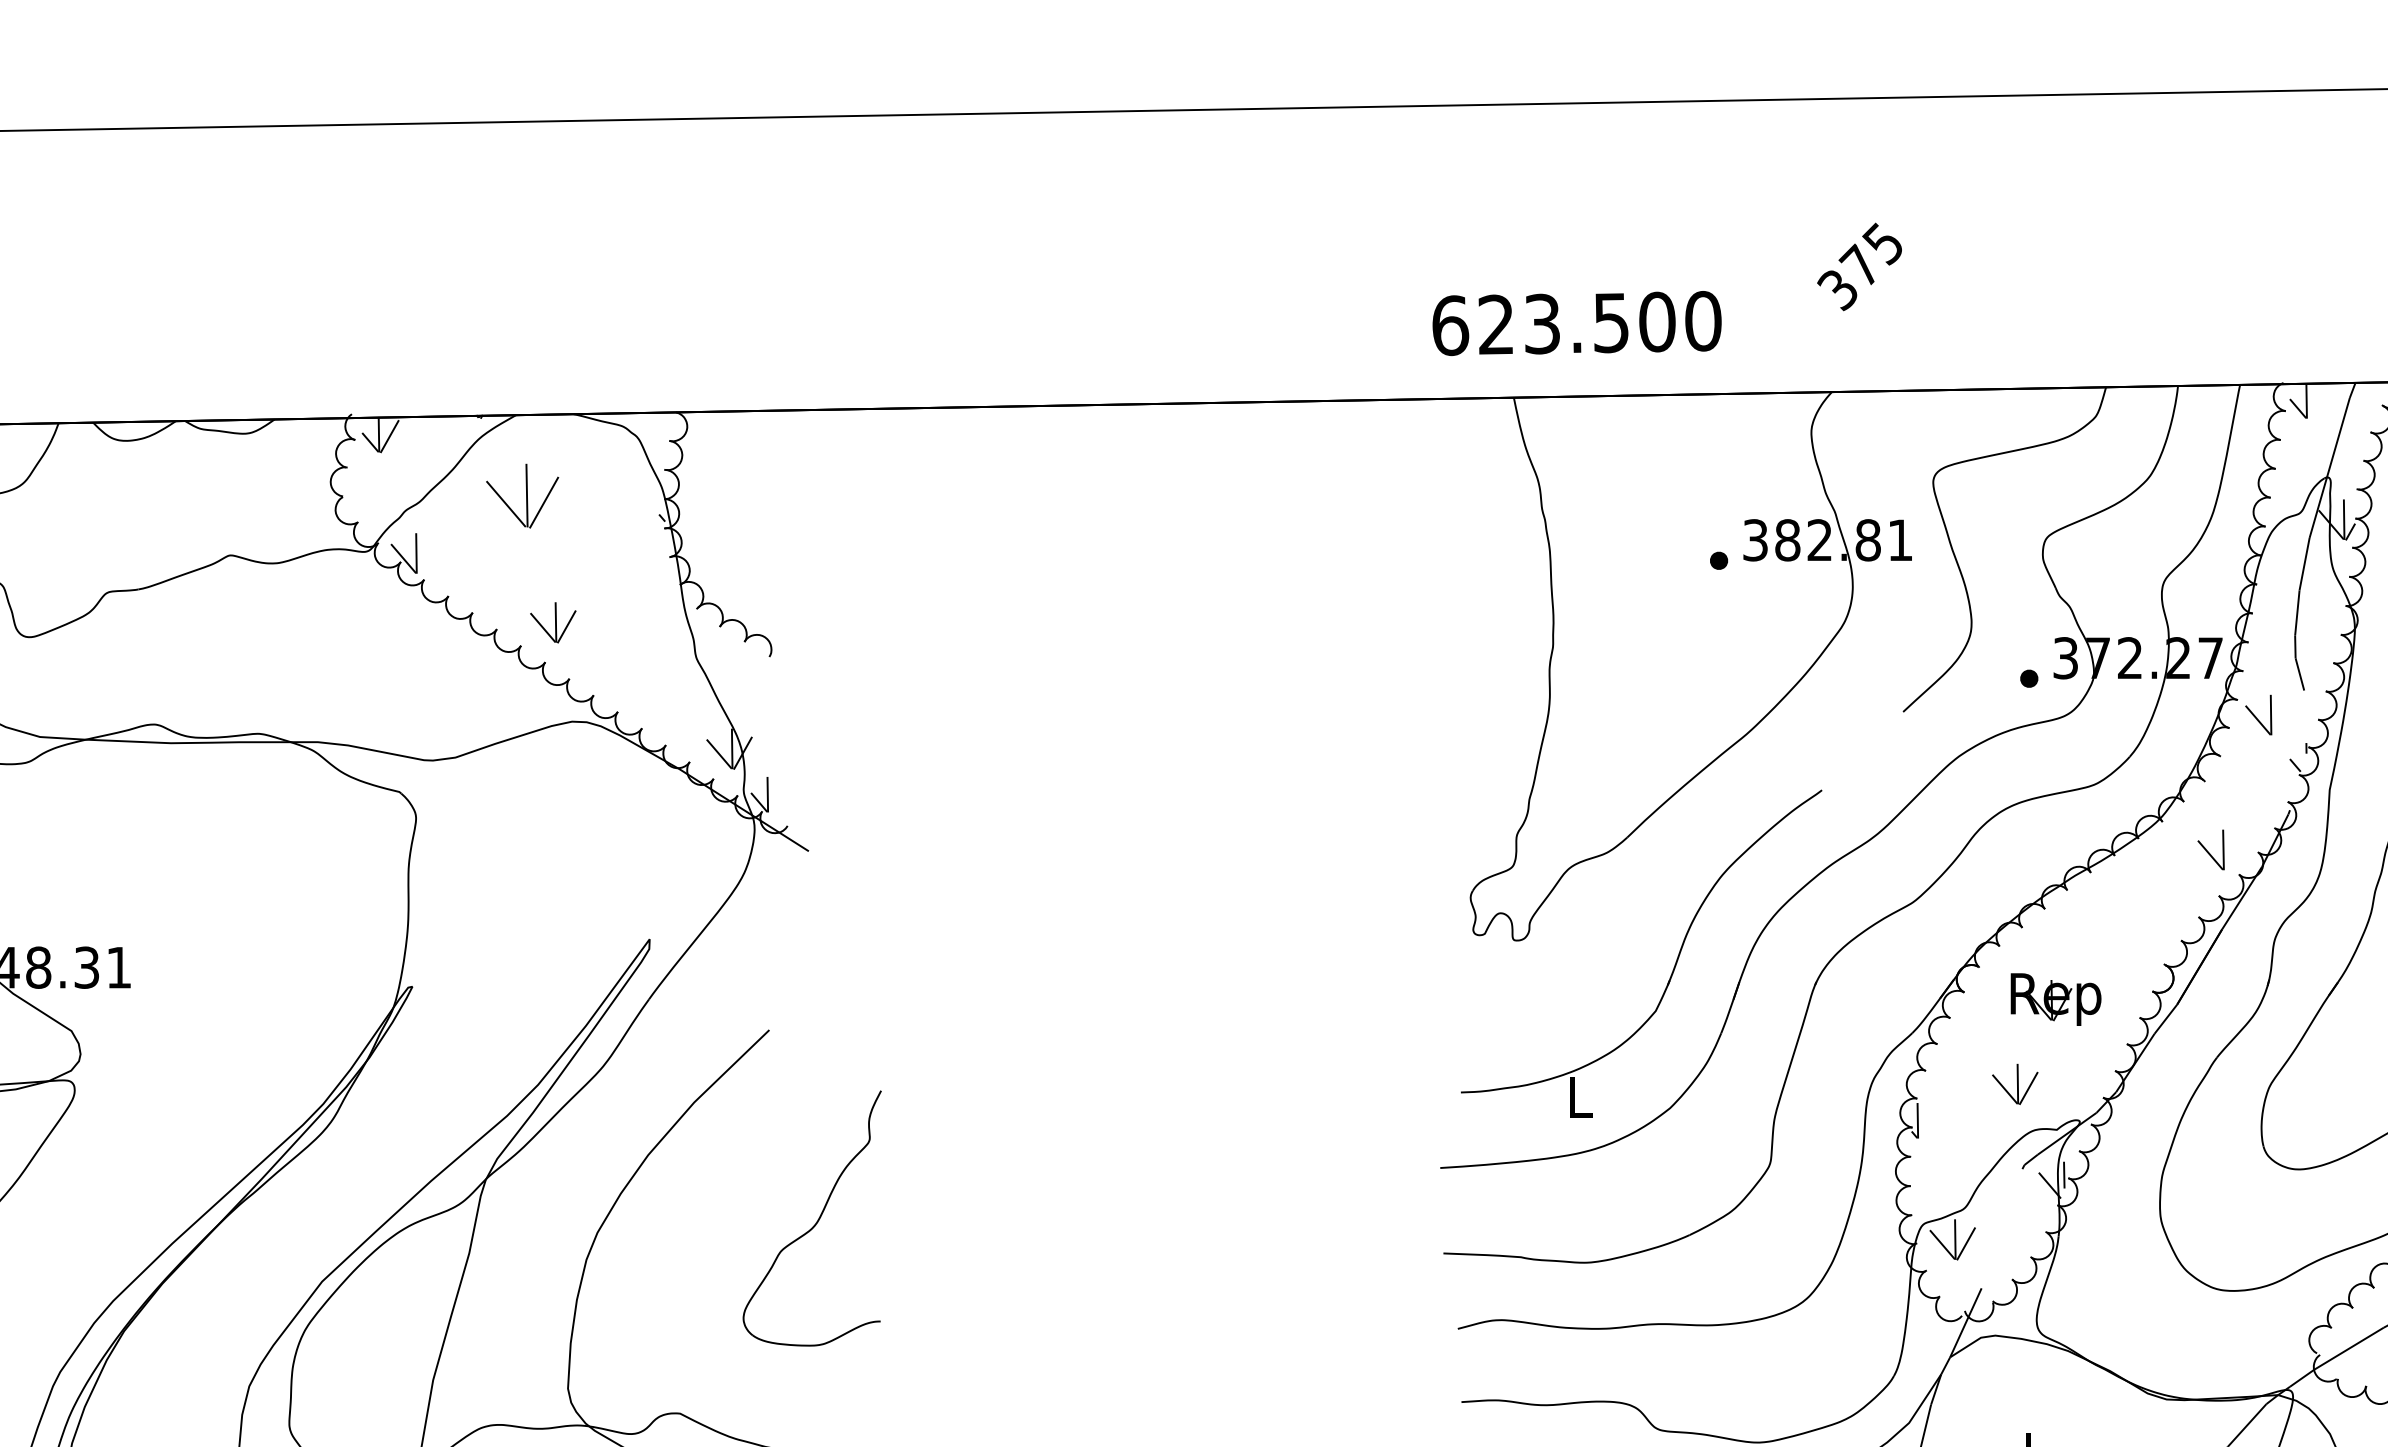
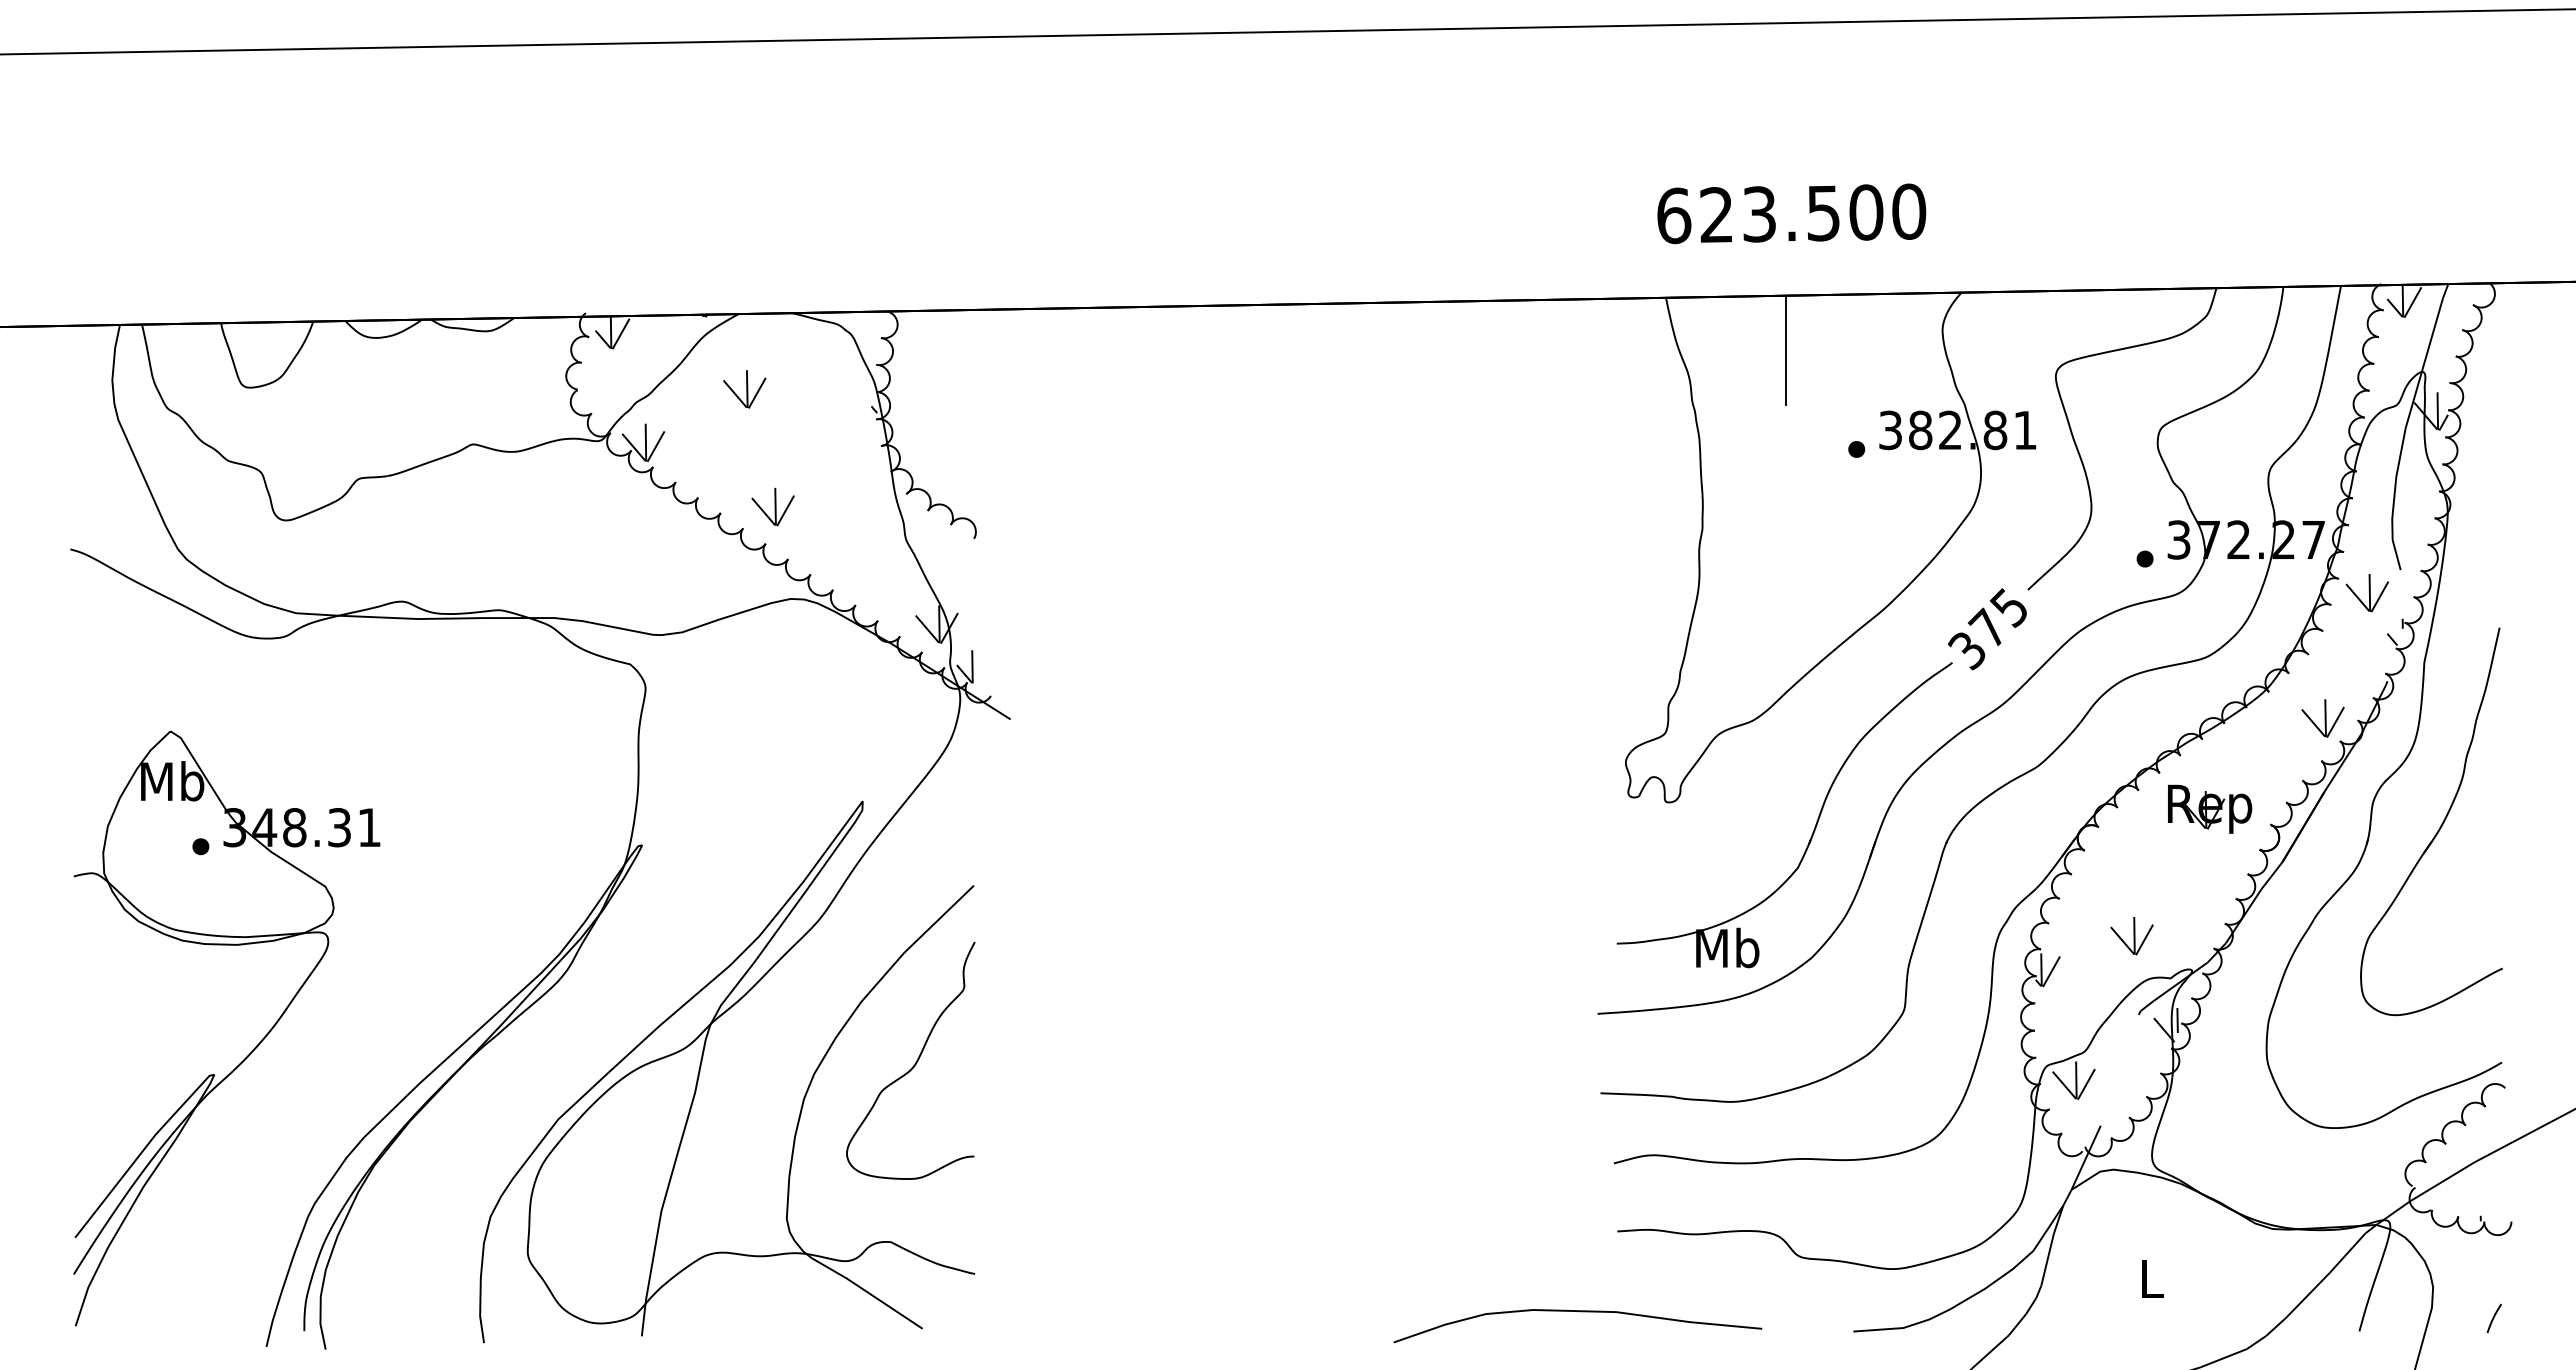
text: (1858, 267) -> (1986, 629), moved
text: (1576, 323) -> (1791, 213), moved
line: (2316, 402) -> (2412, 302), added
line: (1642, 453) -> (1785, 349), added
part: (522, 496) -> (744, 389), size x0.62
line: (426, 557) -> (655, 446), added
line: (2281, 719) -> (2379, 596), added
line: (2234, 853) -> (2335, 721), added
part: (2056, 998) -> (2210, 808), moved
text: (1580, 1096) -> (1727, 947), L -> Mb
line: (1928, 1122) -> (2051, 971), added
part: (811, 1218) -> (910, 1060), moved

